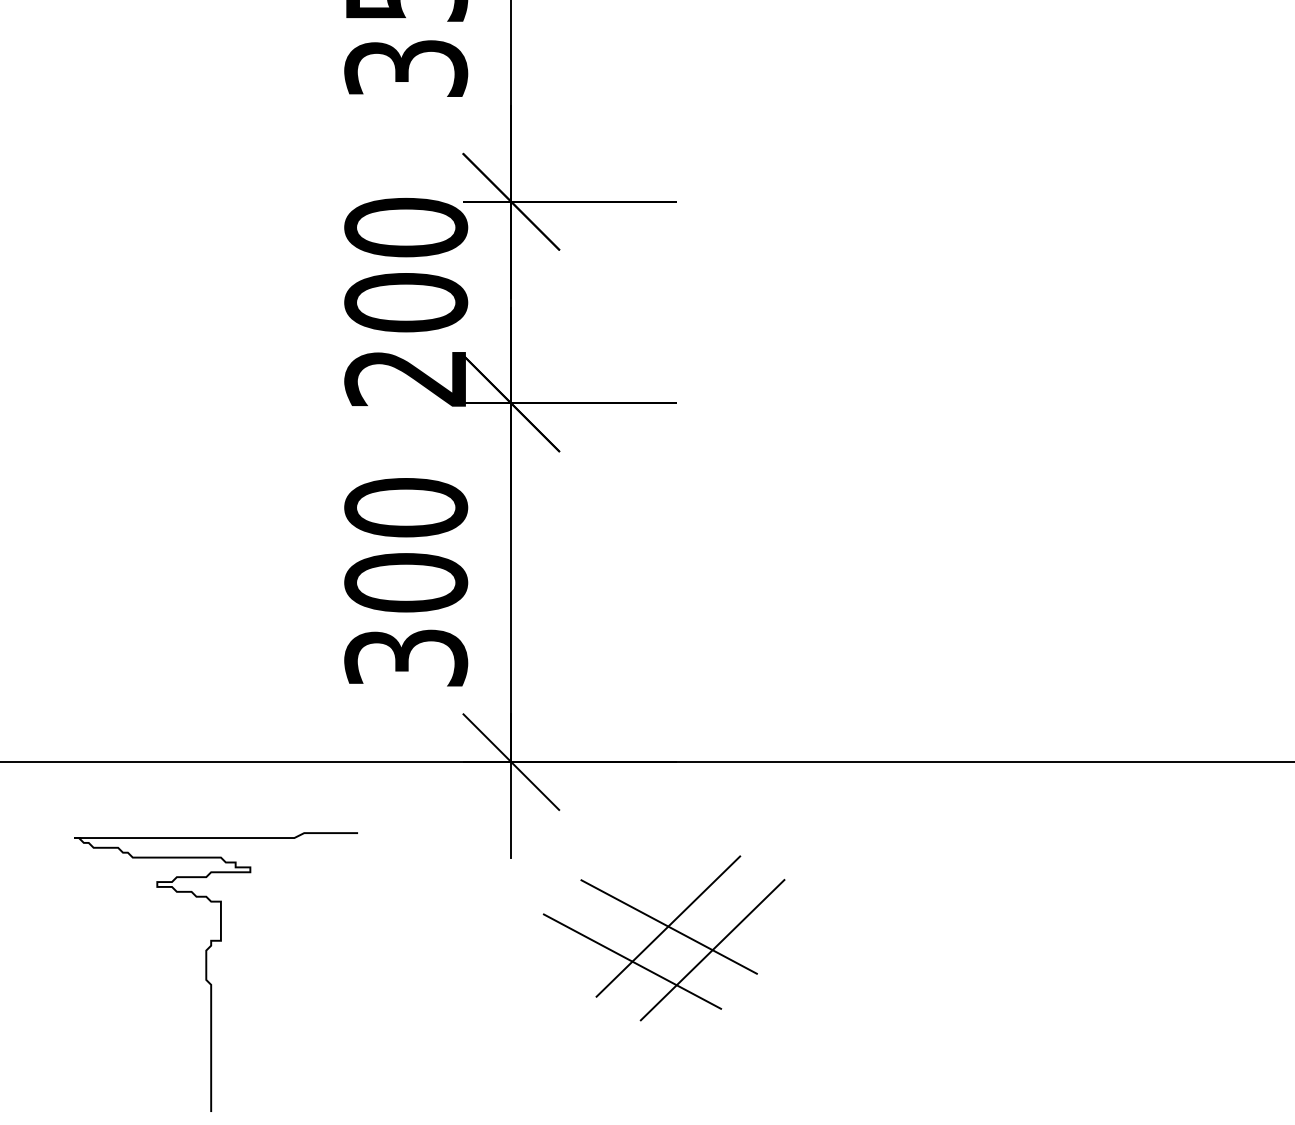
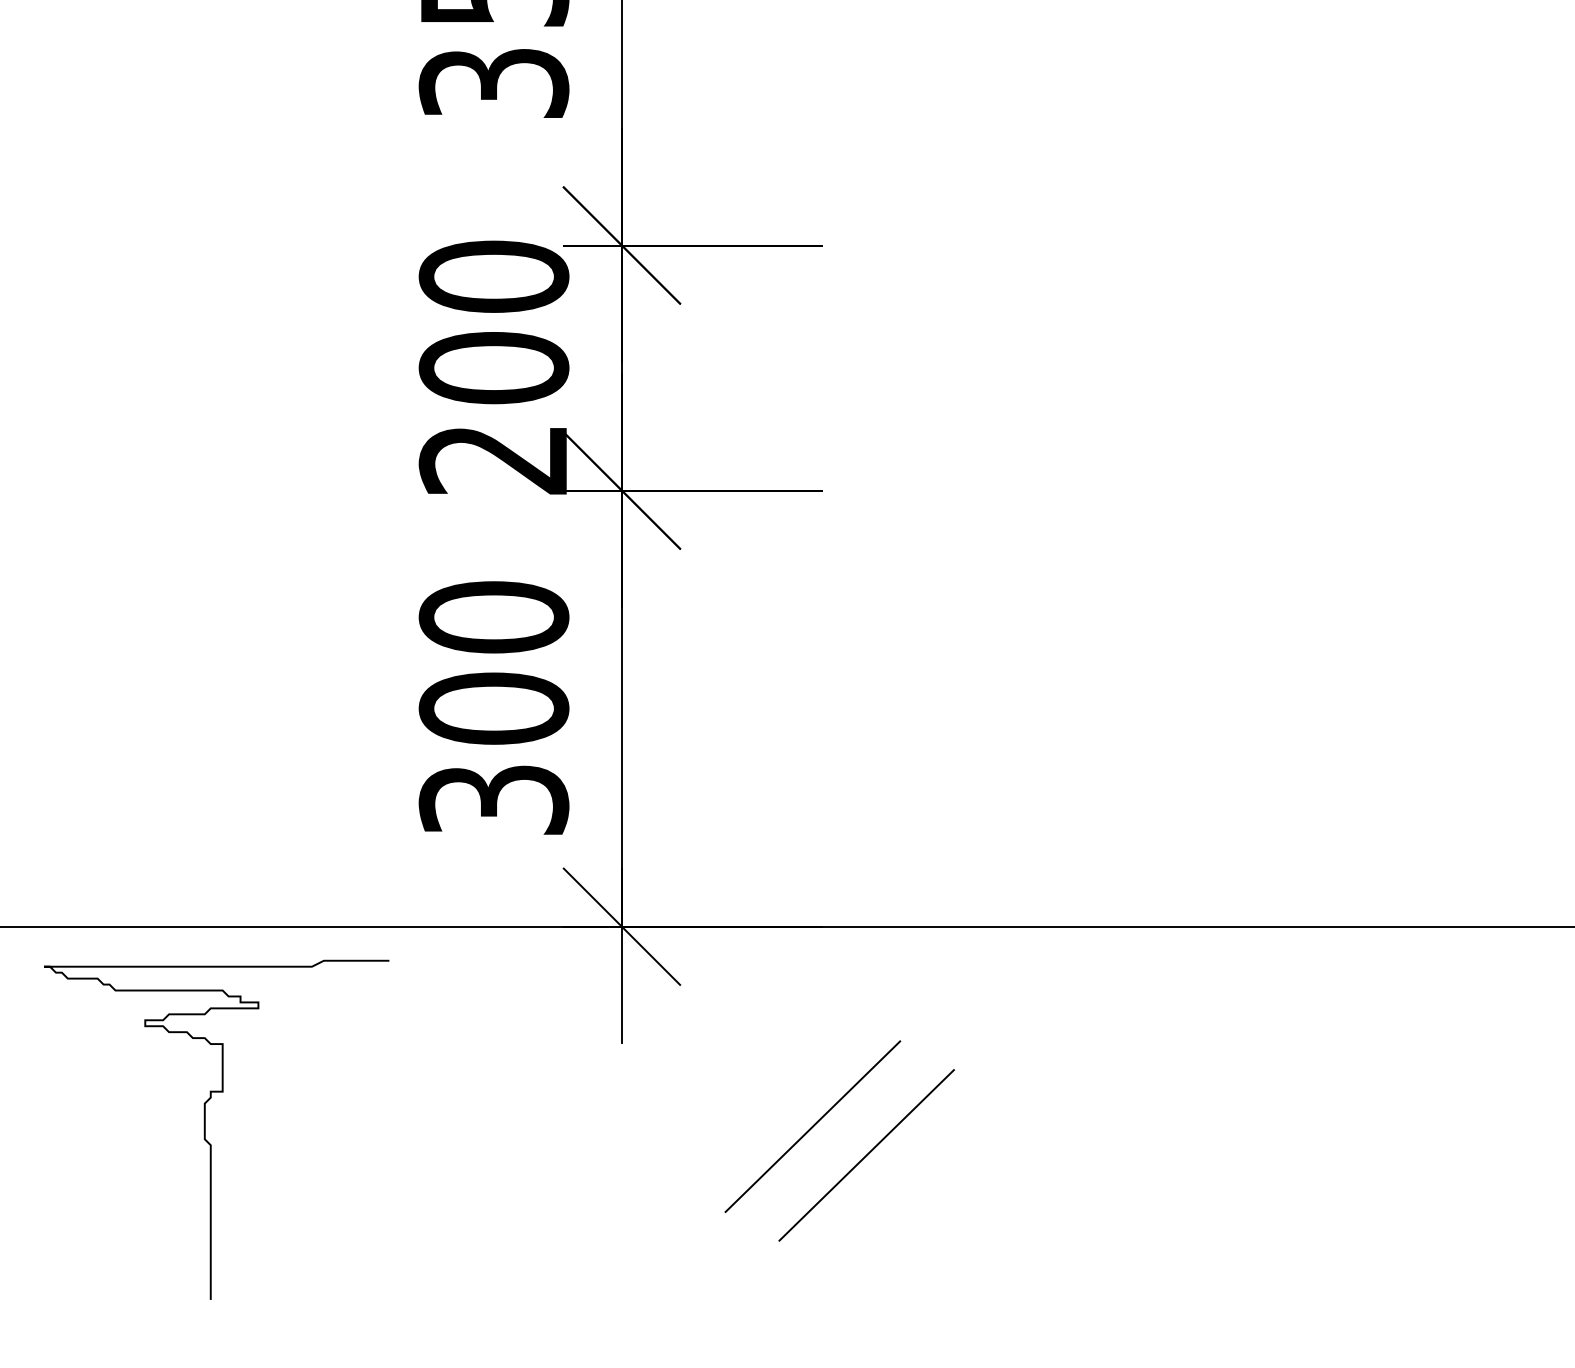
line: (668, 926) -> (813, 1126), removed
line: (632, 961) -> (769, 1169), removed
curve: (207, 971) -> (206, 1129), moved

